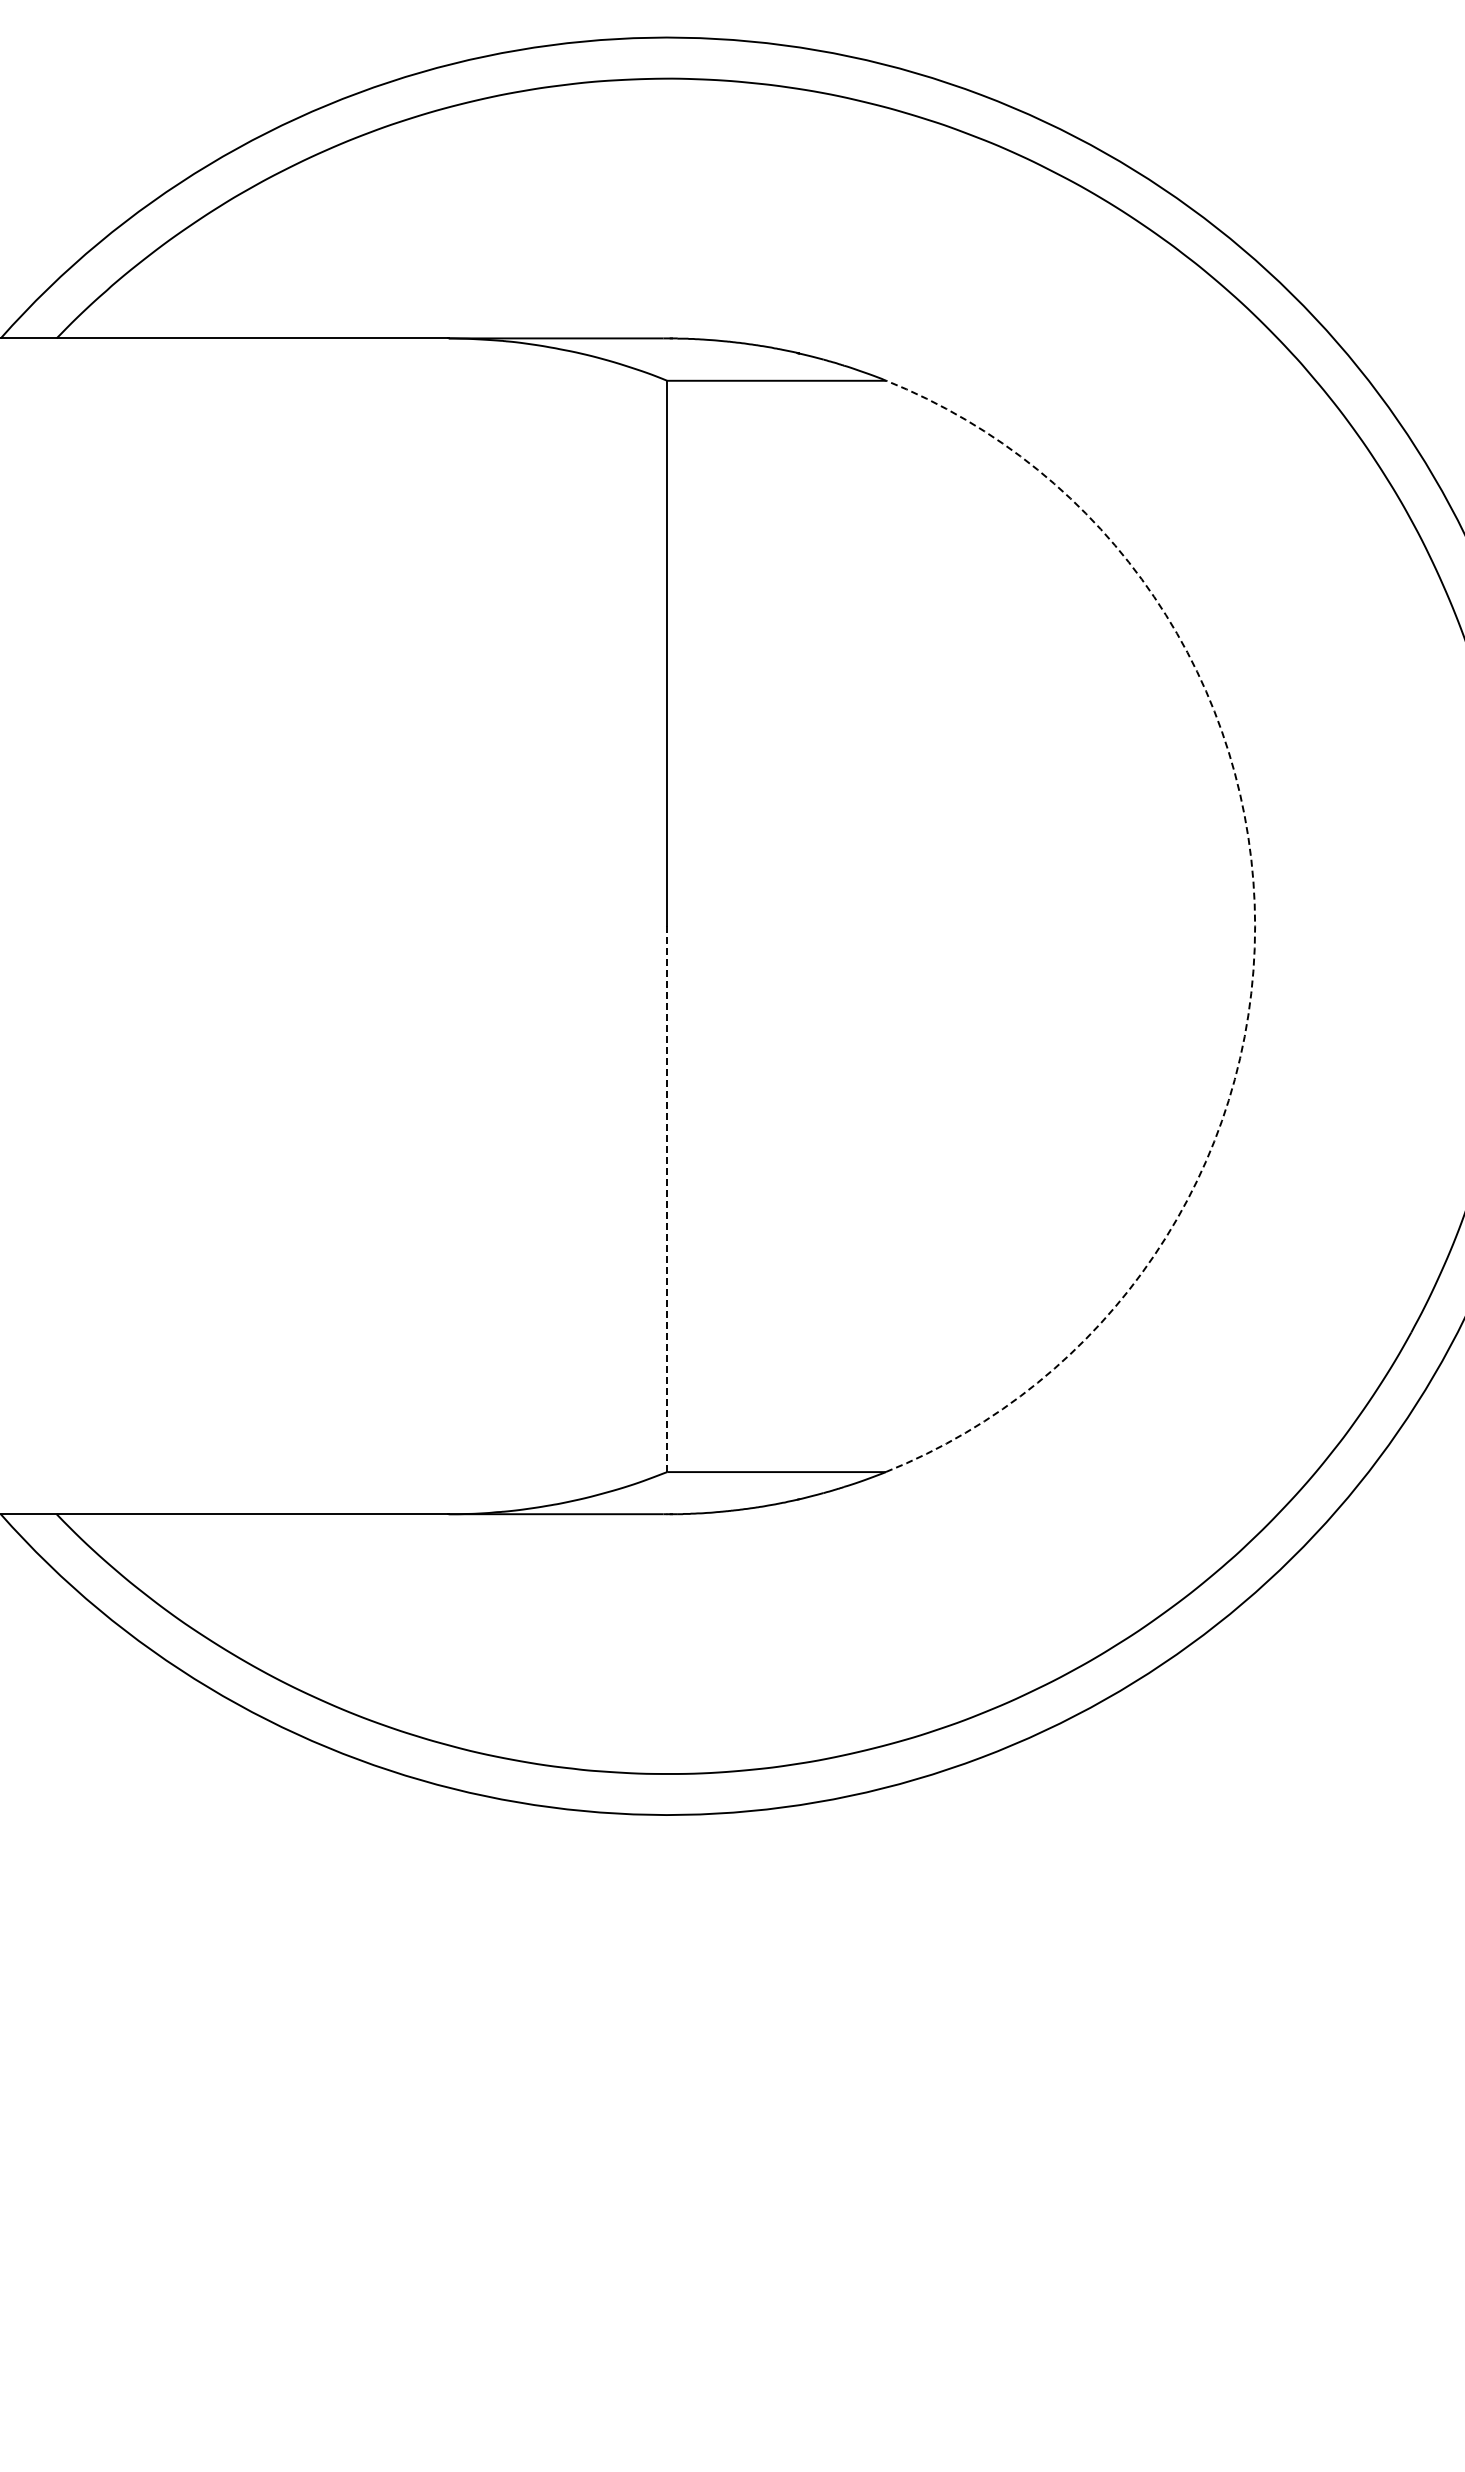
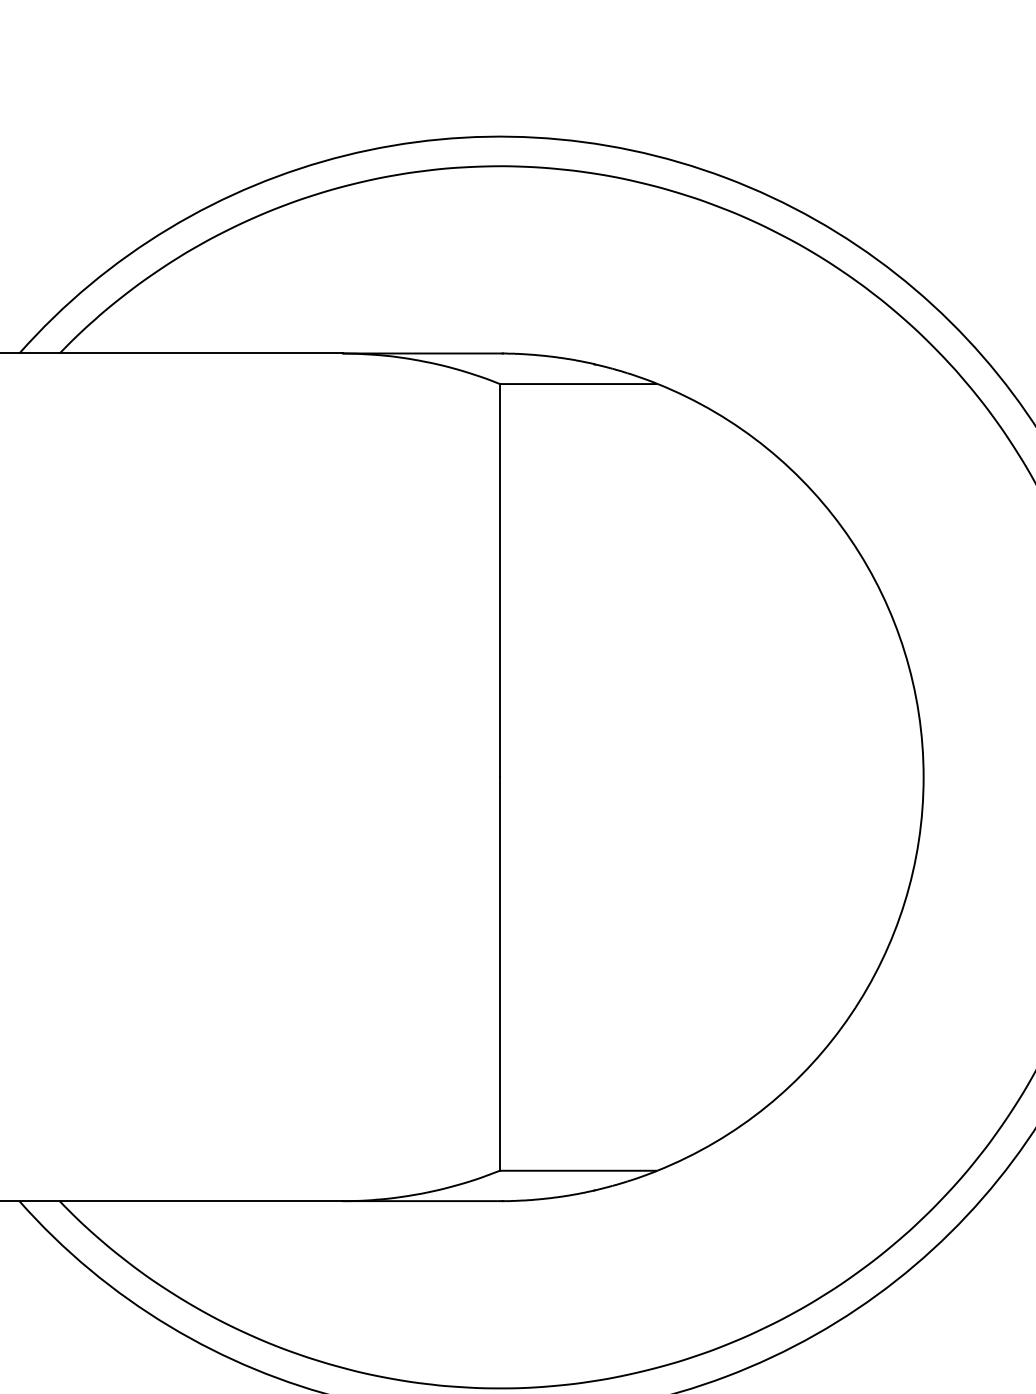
arc: (1255, 926) -> (923, 777), dashed -> solid
line: (667, 1199) -> (500, 974), dashed -> solid

